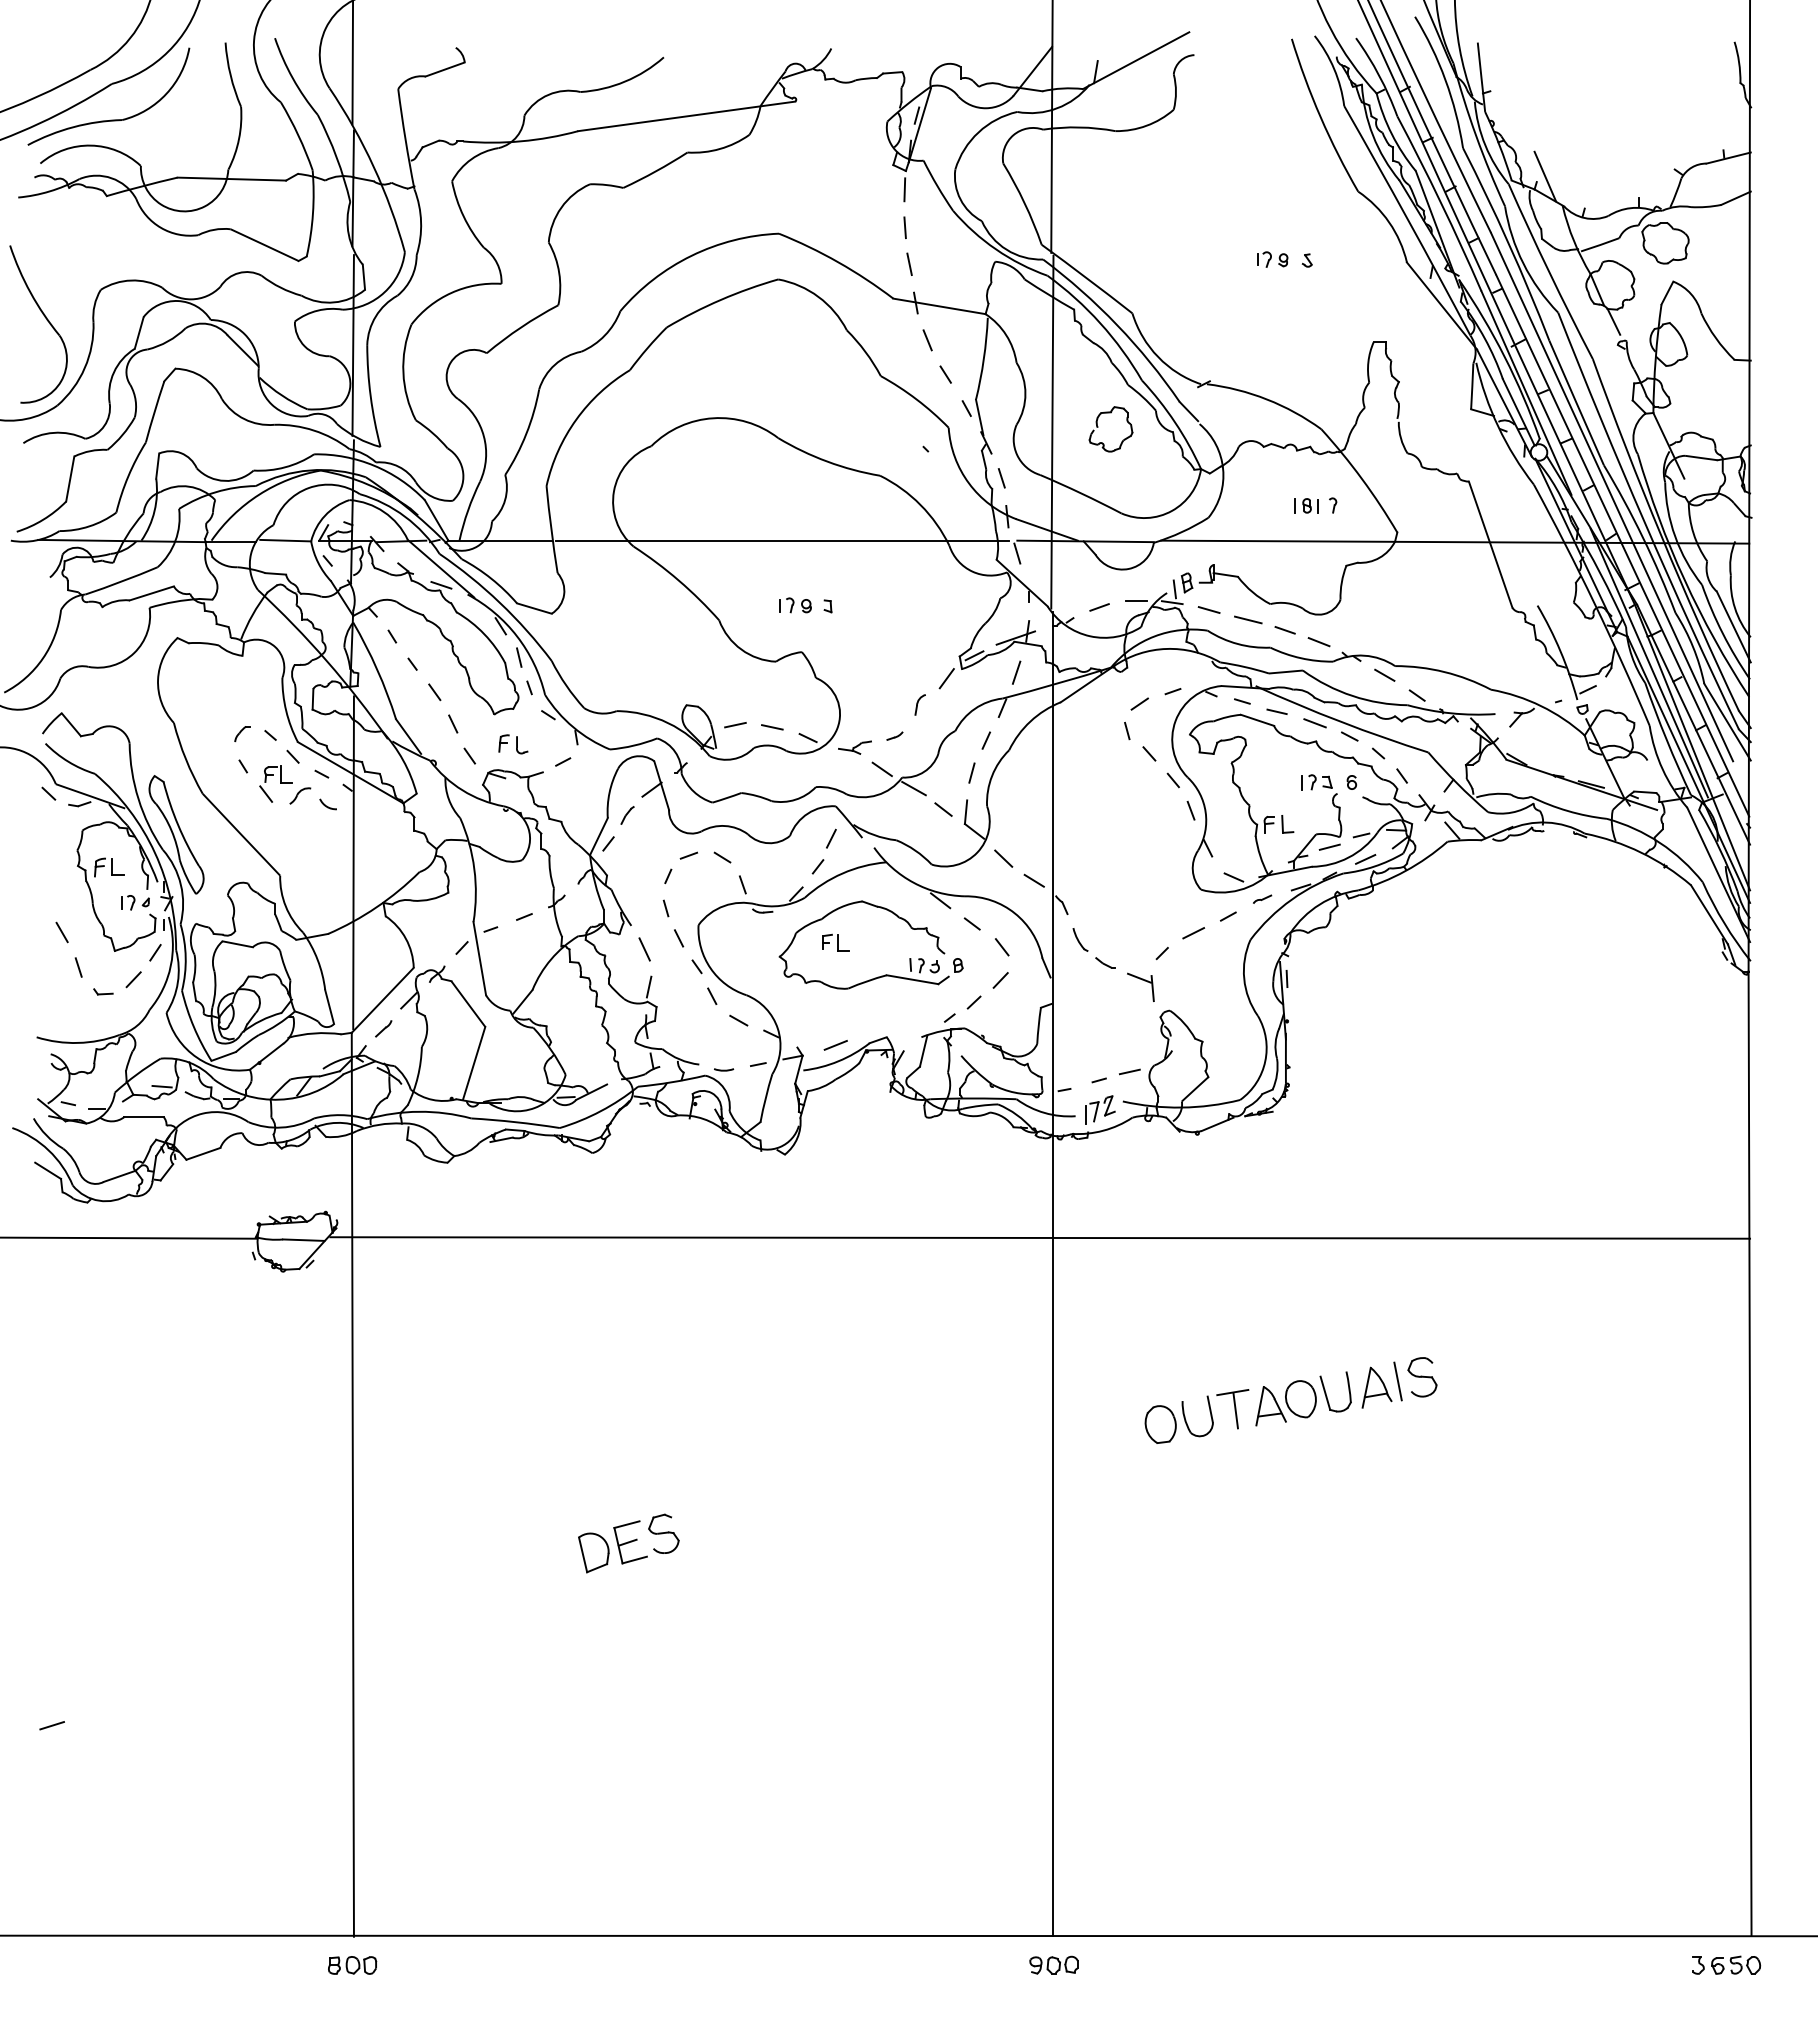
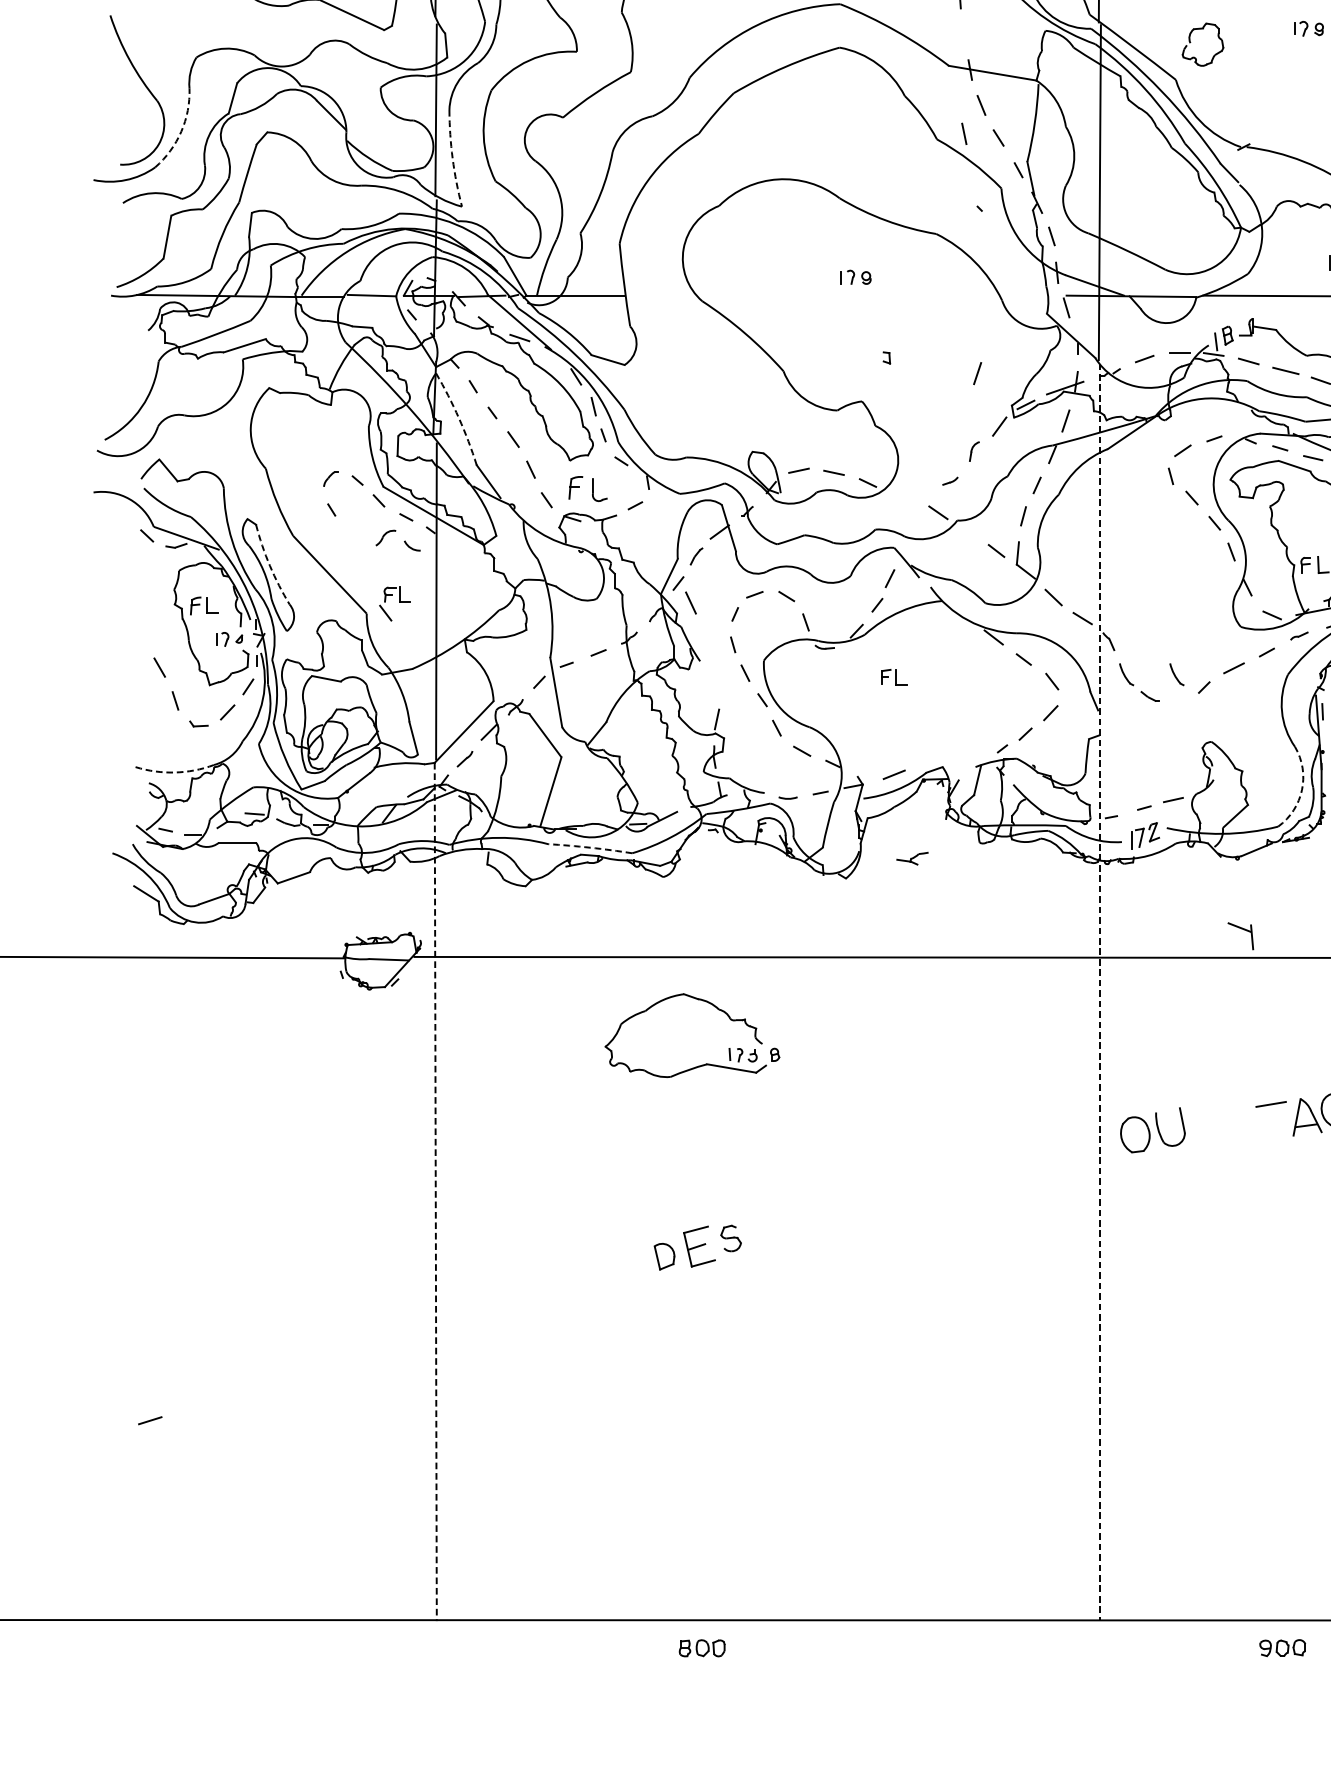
line: (909, 263) -> (964, 133), moved
arc: (84, 368) -> (180, 132), solid -> dashed
arc: (370, 396) -> (452, 158), solid -> dashed
part: (1098, 427) -> (1191, 42), moved
line: (782, 540) -> (843, 295), removed
part: (795, 605) -> (855, 277), moved
line: (923, 622) -> (977, 373), added
arc: (377, 669) -> (459, 417), solid -> dashed
part: (513, 744) -> (588, 489), size x1.4
part: (854, 747) -> (912, 858), moved
part: (275, 783) -> (394, 603), moved
line: (913, 788) -> (968, 530), removed
arc: (178, 825) -> (270, 566), solid -> dashed
part: (1133, 939) -> (1176, 674), added
line: (644, 949) -> (690, 603), moved
part: (881, 975) -> (702, 1064), moved
part: (1142, 980) -> (1242, 929), moved
arc: (78, 1042) -> (175, 772), solid -> dashed
arc: (1265, 1061) -> (1302, 790), solid -> dashed
arc: (515, 1122) -> (590, 848), solid -> dashed
line: (1052, 1274) -> (1099, 992), solid -> dashed
line: (1235, 1410) -> (1273, 1121), removed
part: (1178, 1419) -> (1152, 1130), moved
line: (352, 1484) -> (435, 1191), solid -> dashed
part: (663, 1533) -> (730, 1238), size x0.7
part: (593, 1552) -> (664, 1256), size x0.7
part: (1053, 1964) -> (1282, 1647), moved
part: (352, 1965) -> (702, 1648), moved

